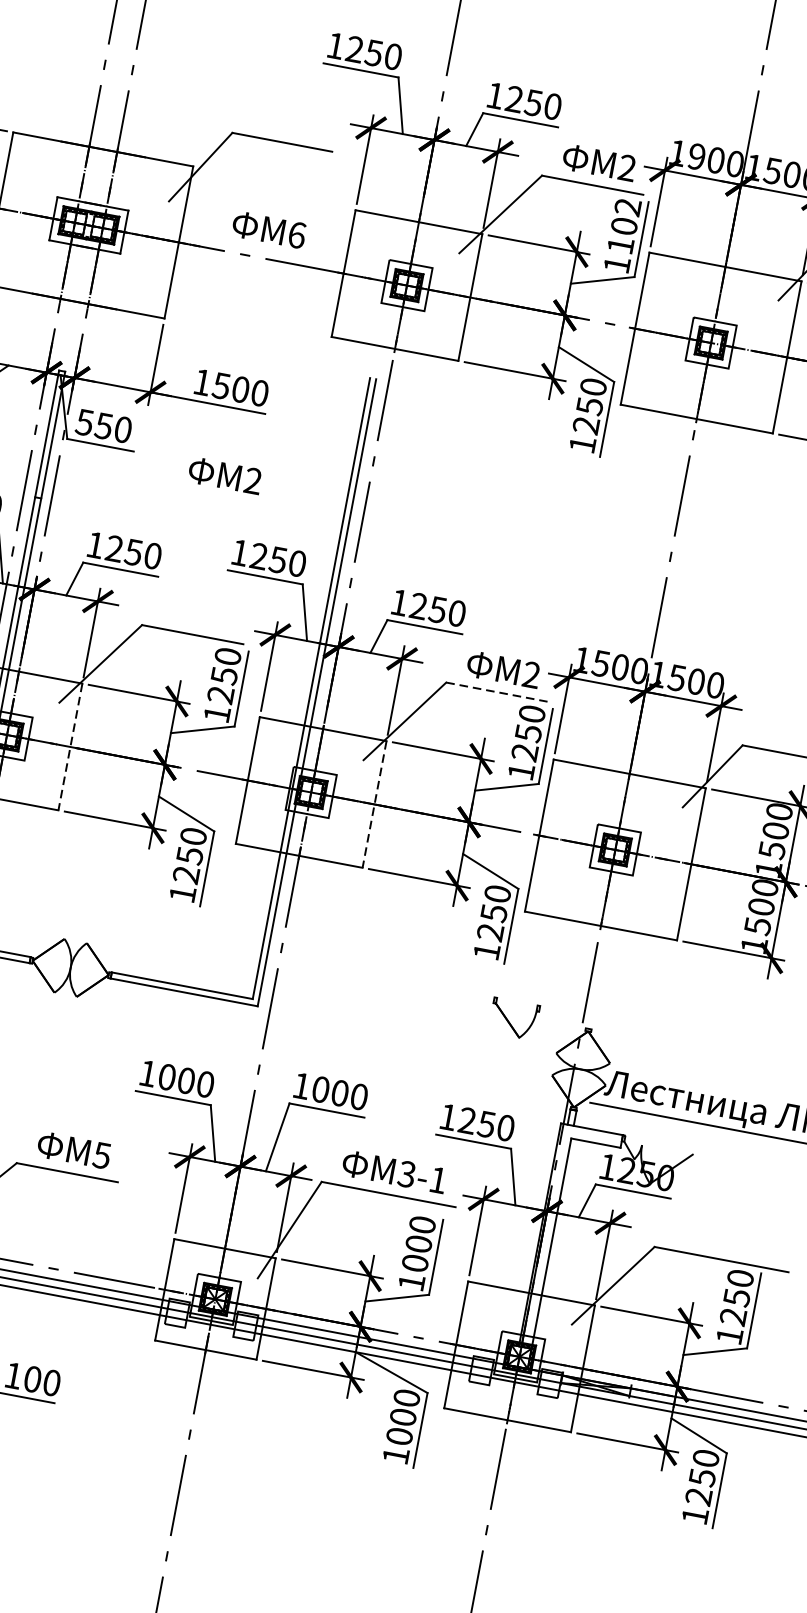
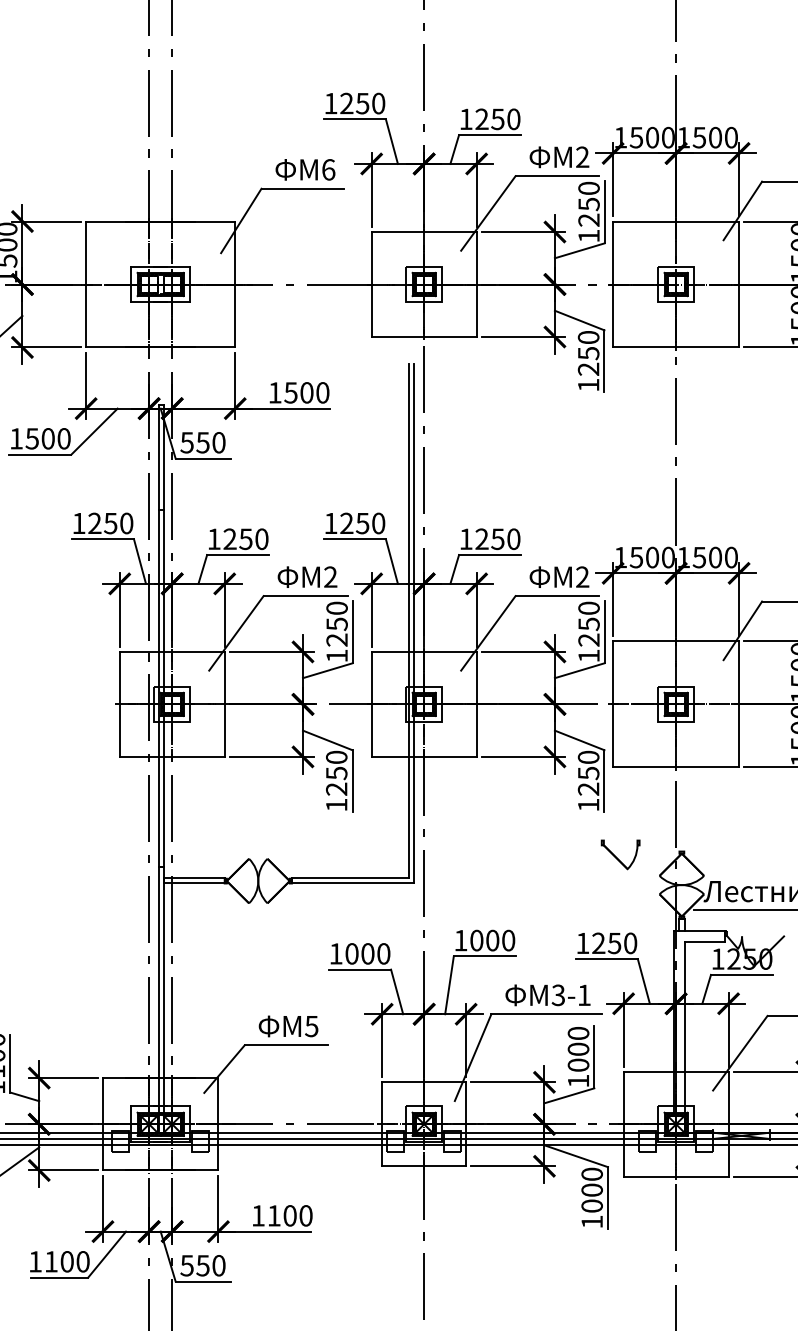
text: (696, 156) -> (636, 137), 1900 -> 1500
text: (623, 225) -> (588, 203), 1102 -> 1250
text: (269, 229) -> (305, 169), moved
text: (225, 475) -> (307, 576), moved
line: (496, 692) -> (557, 596), dashed -> solid
line: (70, 747) -> (224, 704), dashed -> solid
line: (374, 804) -> (476, 704), dashed -> solid

